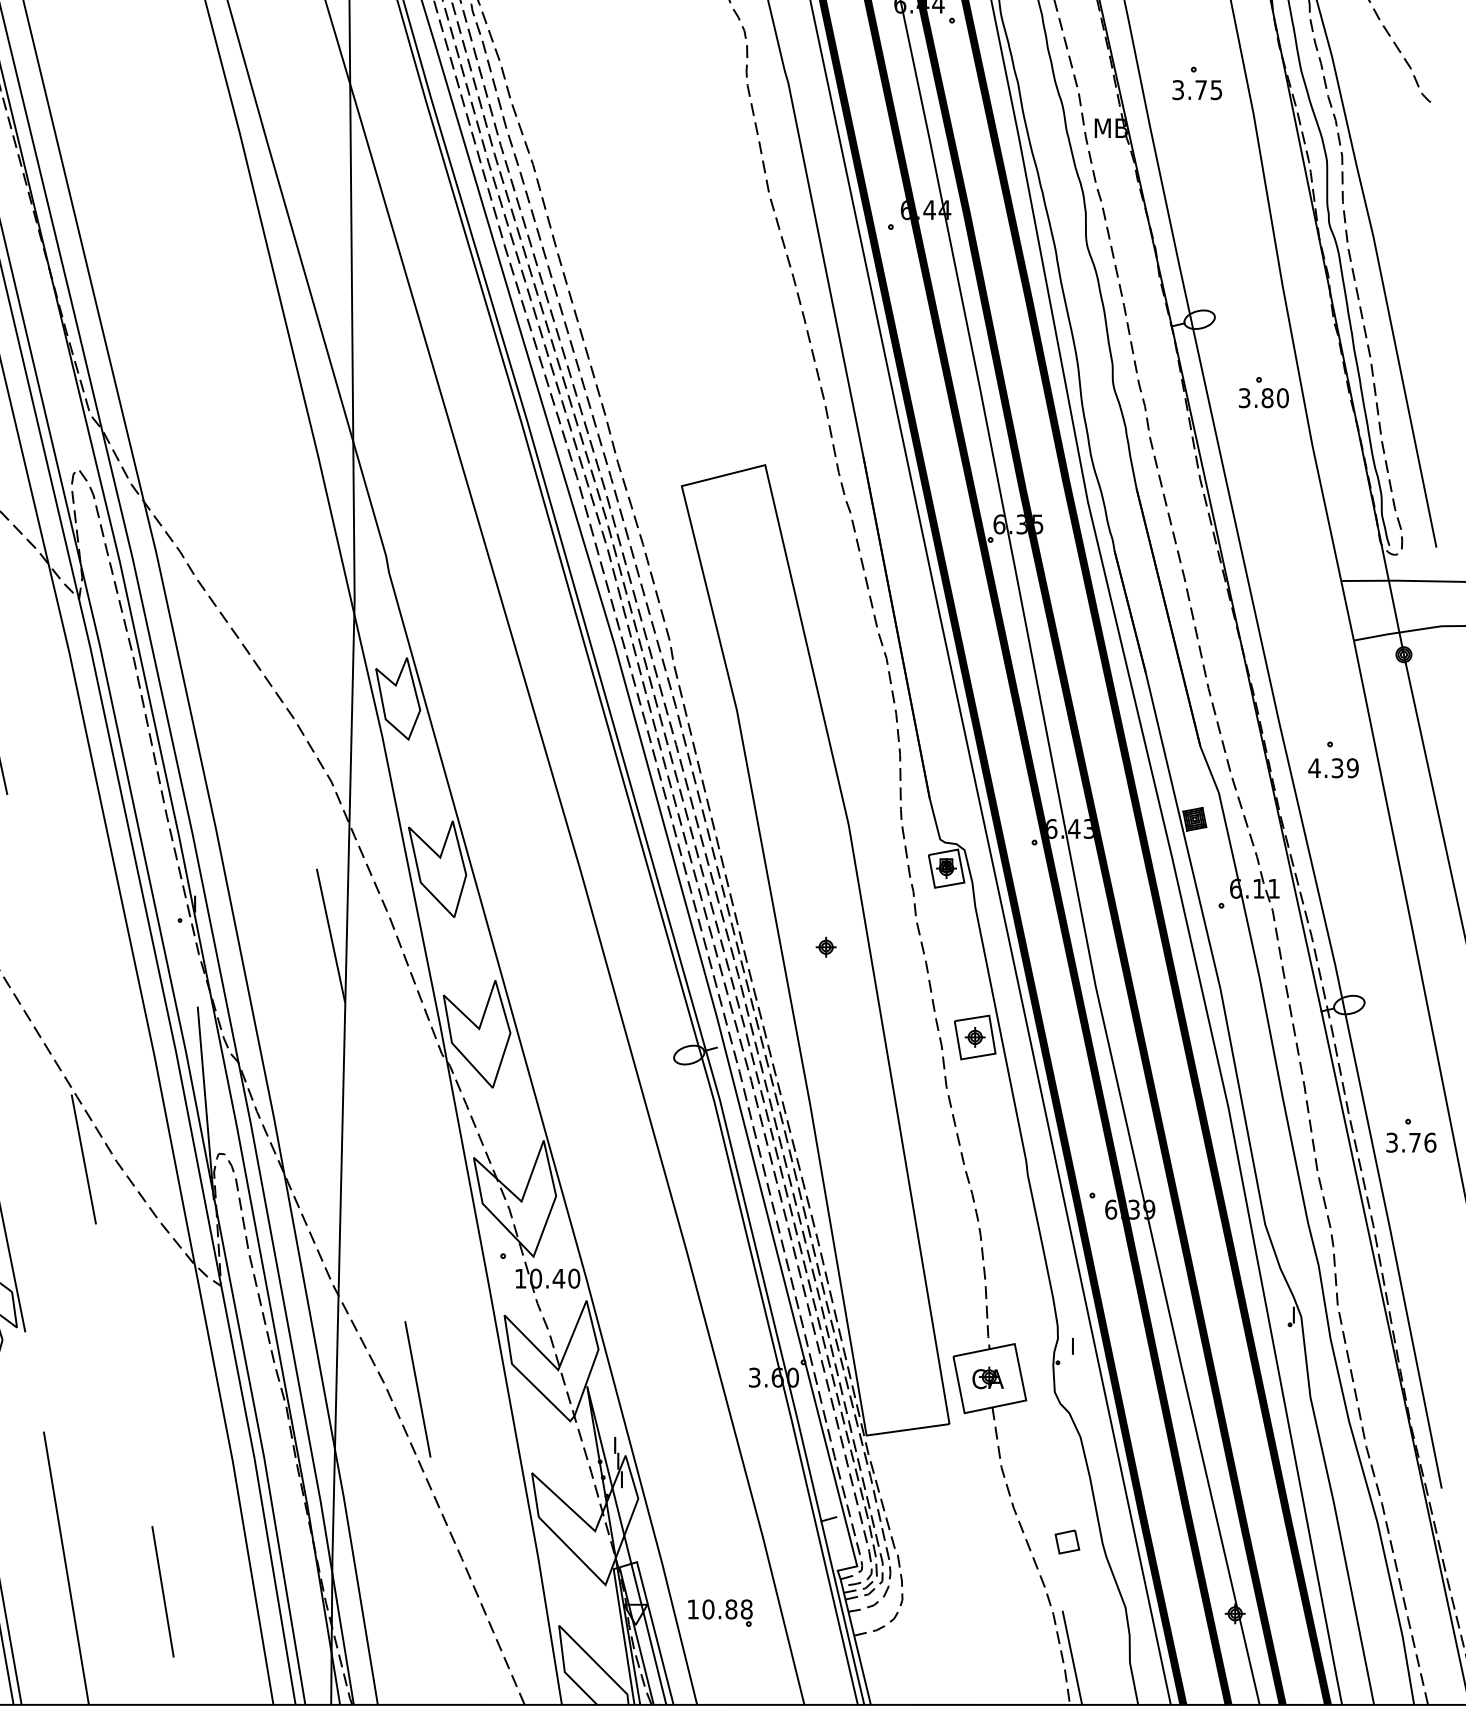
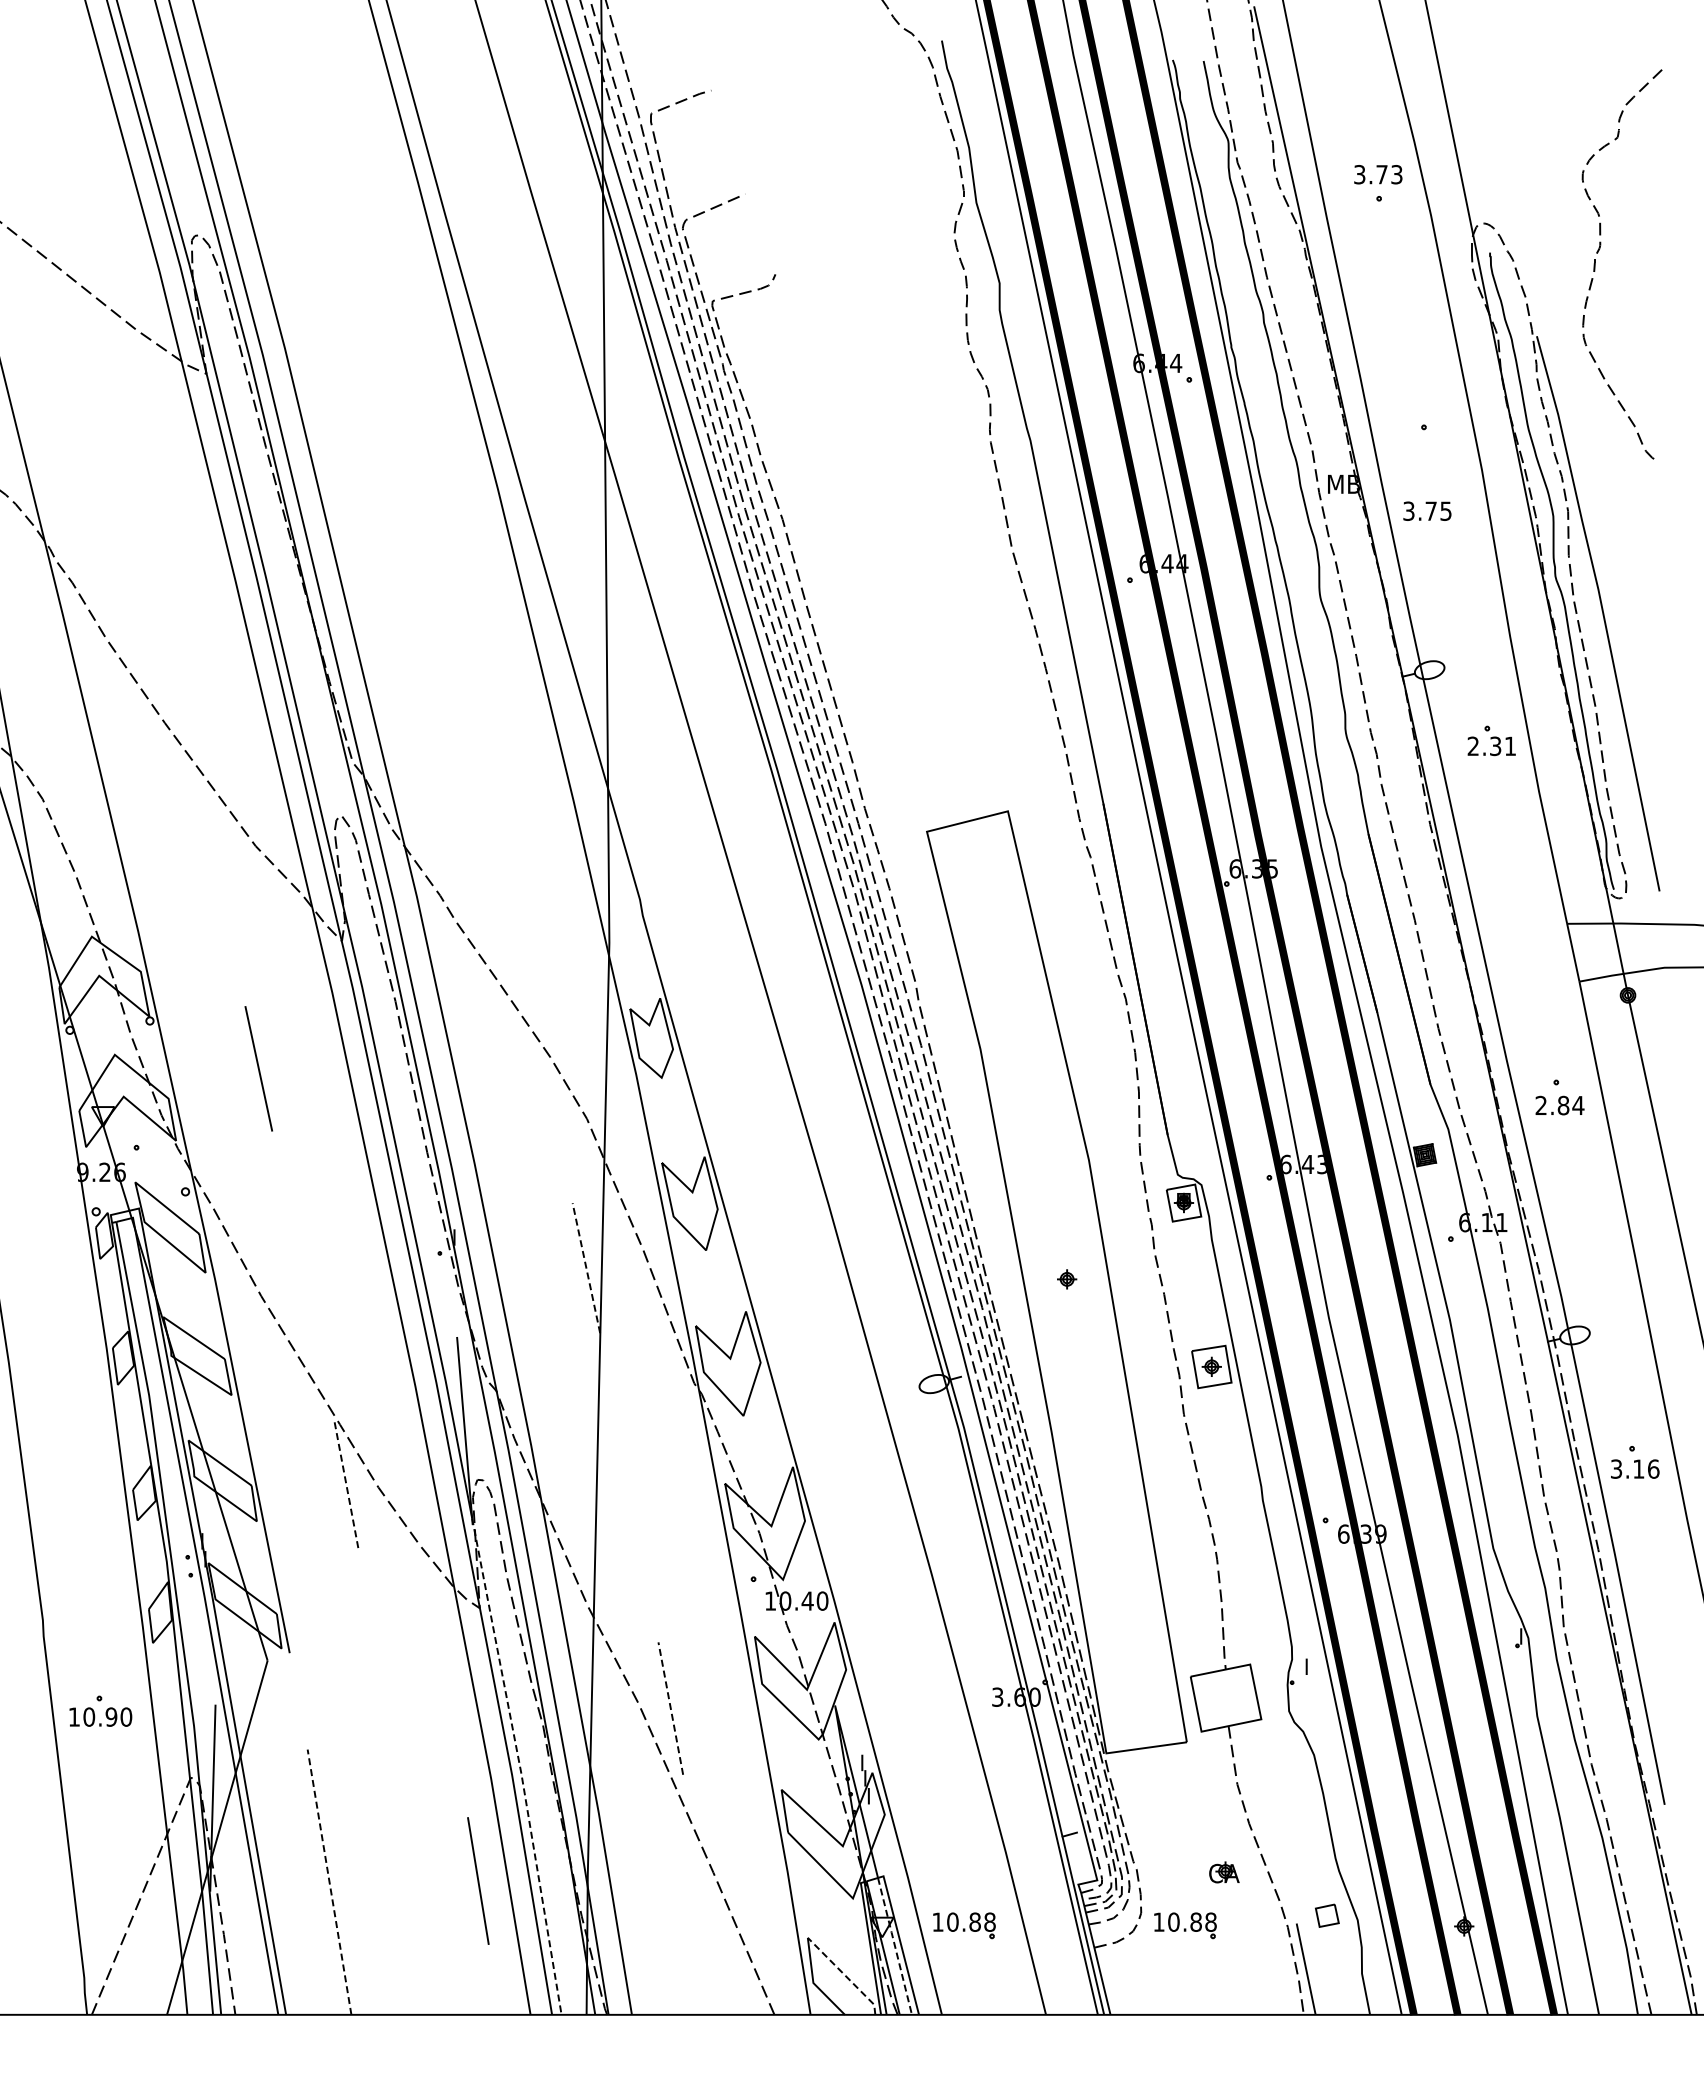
text: (1197, 89) -> (1427, 510), moved
text: (1263, 398) -> (1491, 746), 3.80 -> 2.31
text: (1333, 768) -> (1559, 1105), 4.39 -> 2.84
line: (331, 935) -> (586, 1267), solid -> dashed
text: (1414, 1142) -> (1638, 1468), 3.76 -> 3.16
line: (83, 1159) -> (346, 1485), solid -> dashed
part: (988, 1377) -> (1224, 1872), moved
line: (417, 1389) -> (670, 1708), solid -> dashed
line: (263, 1449) -> (520, 1766), solid -> dashed
part: (1067, 1541) -> (1327, 1915), moved
line: (66, 1567) -> (329, 1881), solid -> dashed
line: (163, 1591) -> (478, 1880), moved
part: (948, 1612) -> (1185, 1925), added
line: (648, 1634) -> (894, 1946), solid -> dashed
line: (596, 1664) -> (844, 1975), solid -> dashed

